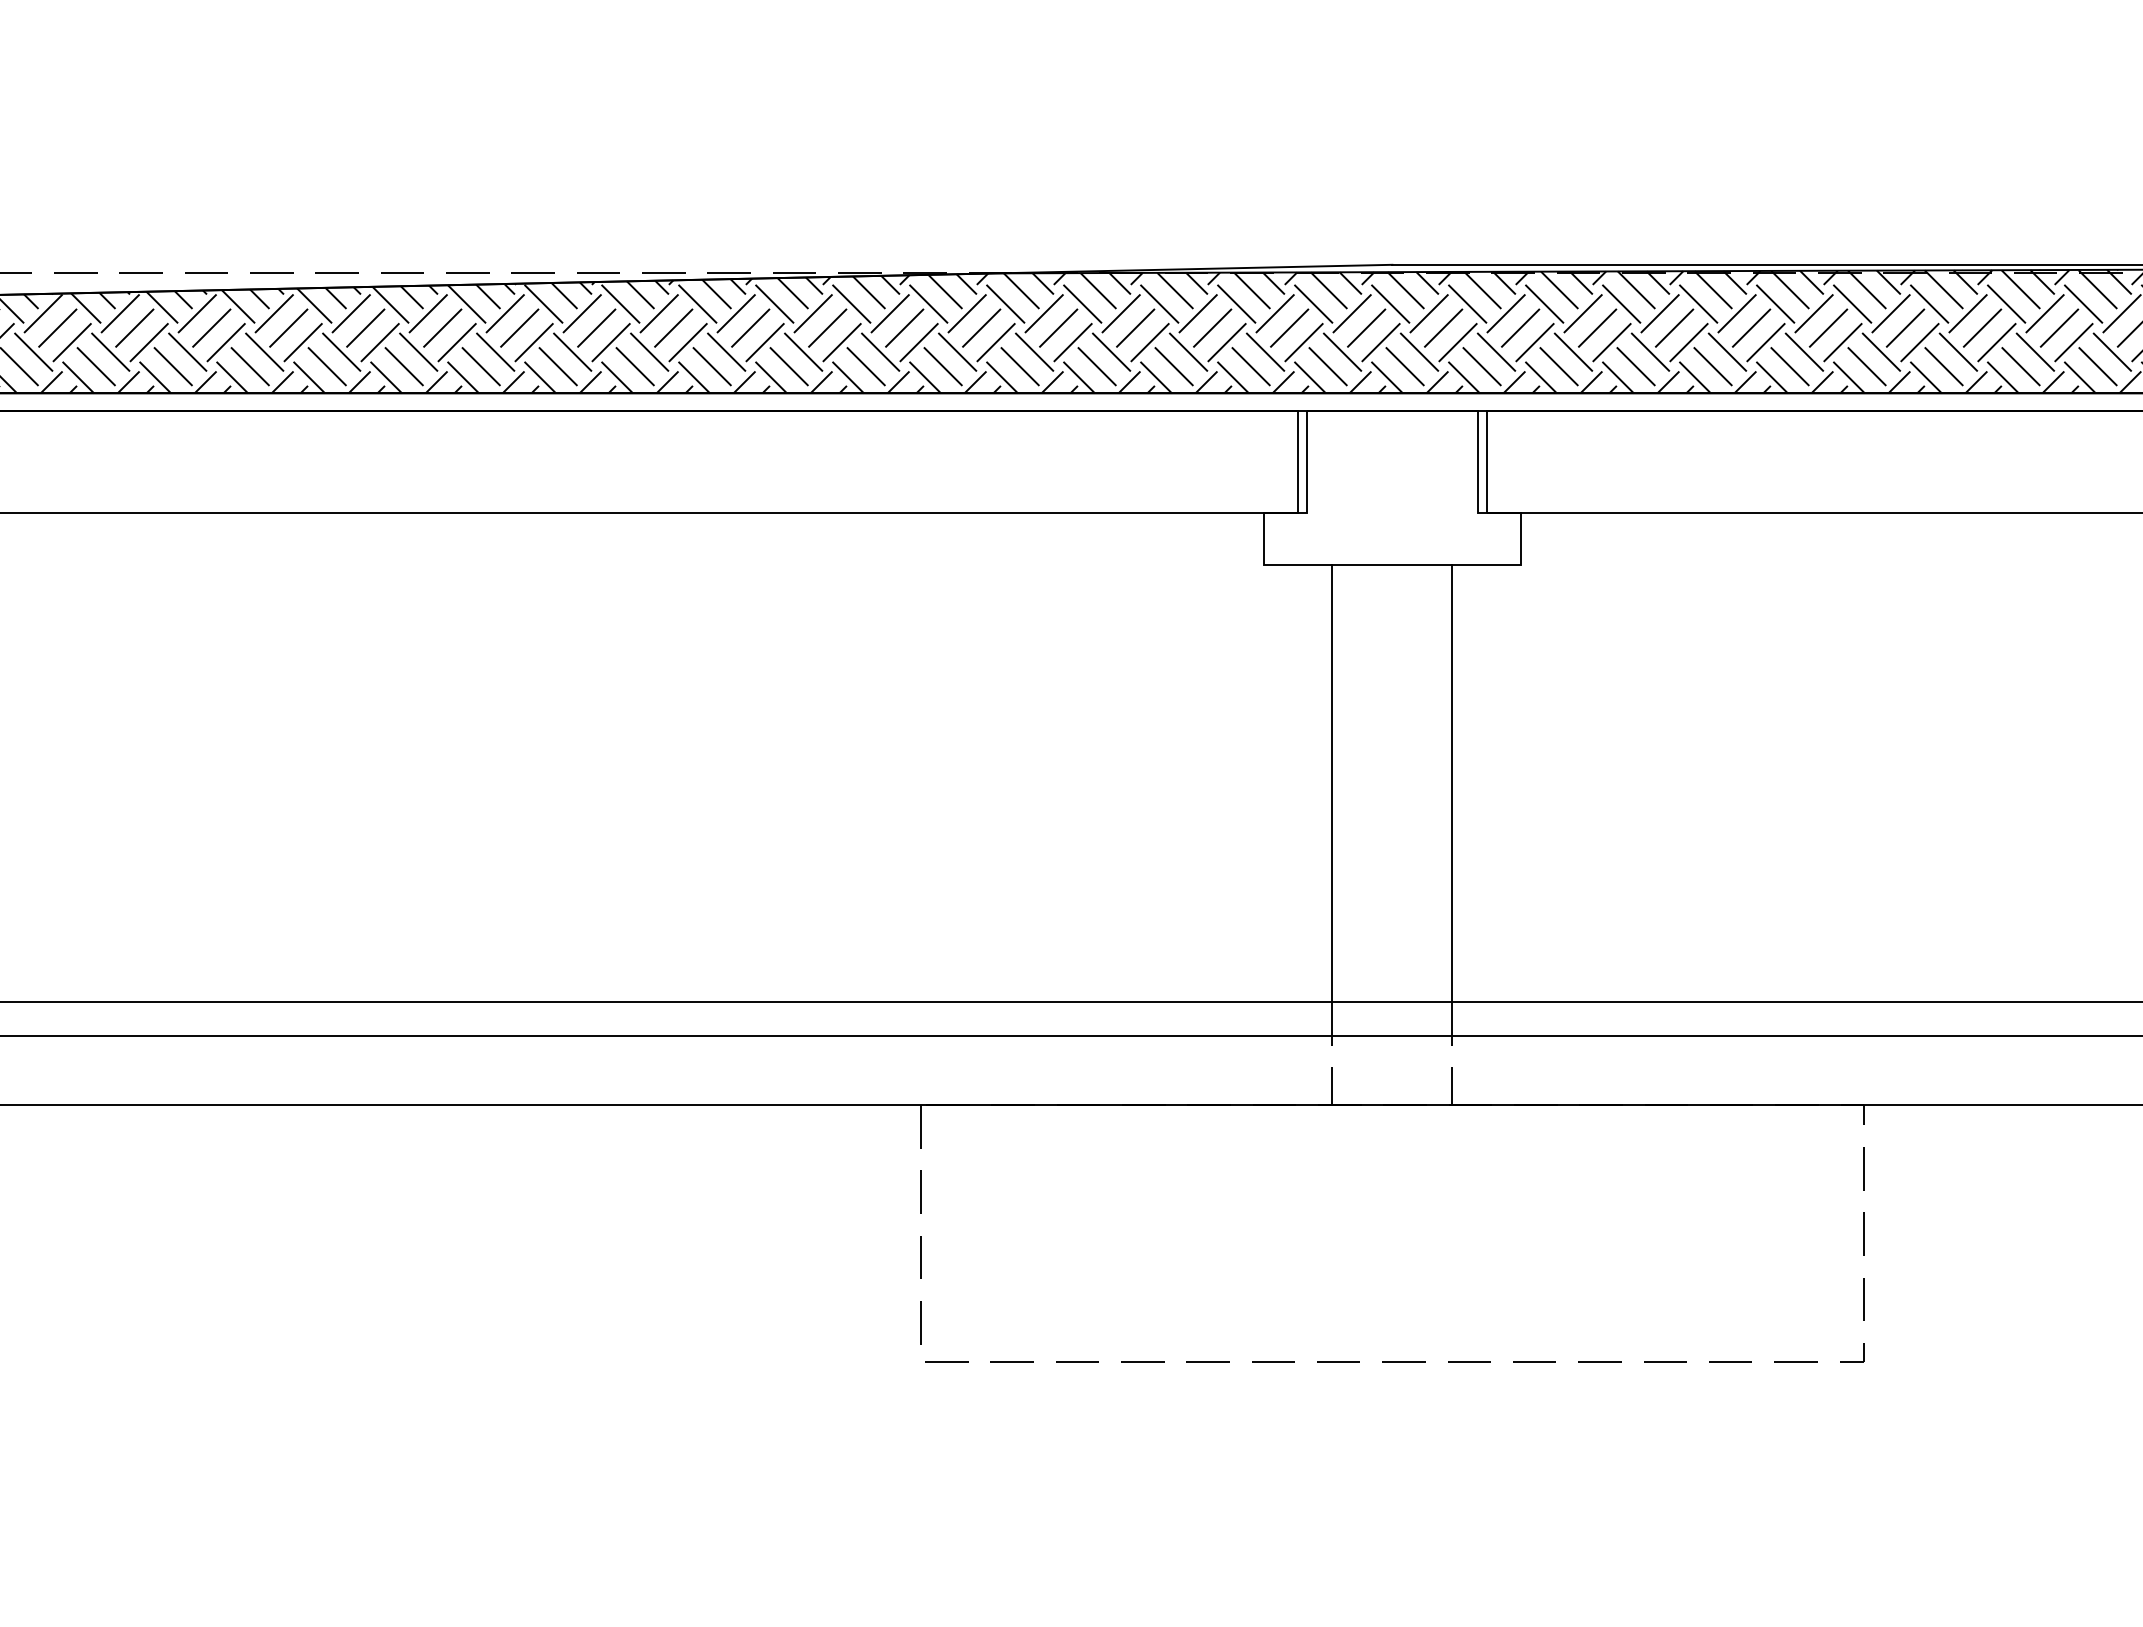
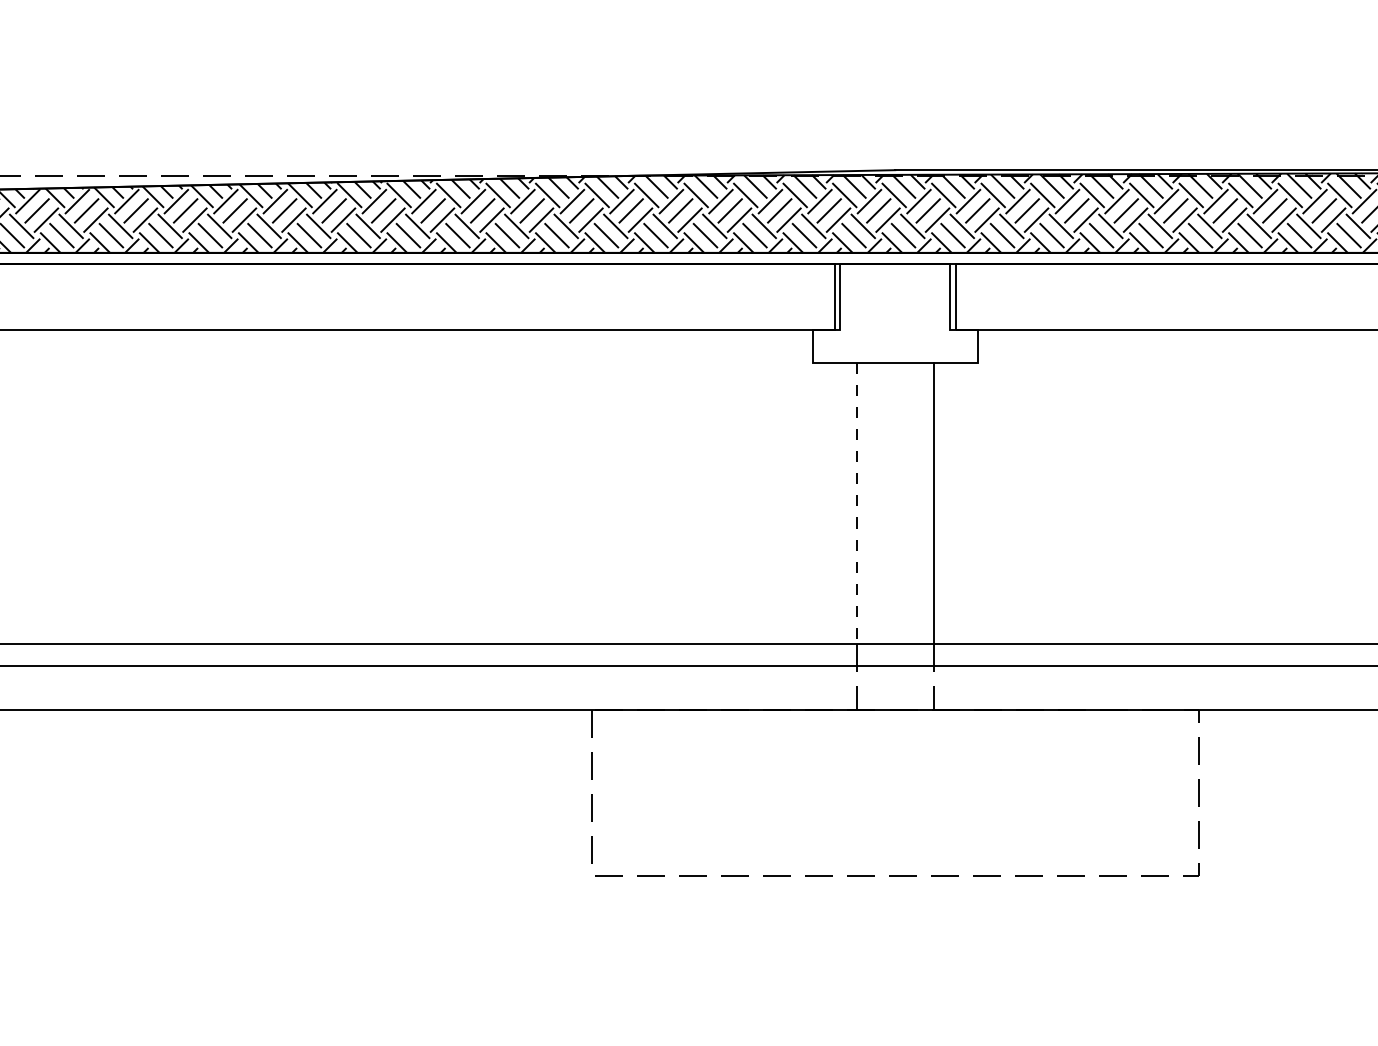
line: (1331, 783) -> (856, 503), solid -> dashed

